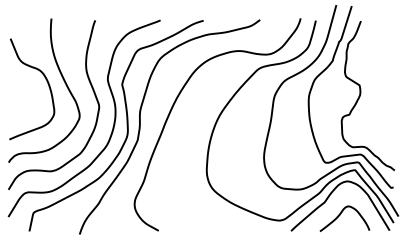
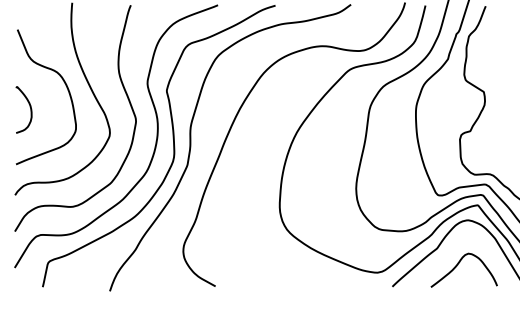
curve: (19, 98) -> (29, 109), added

